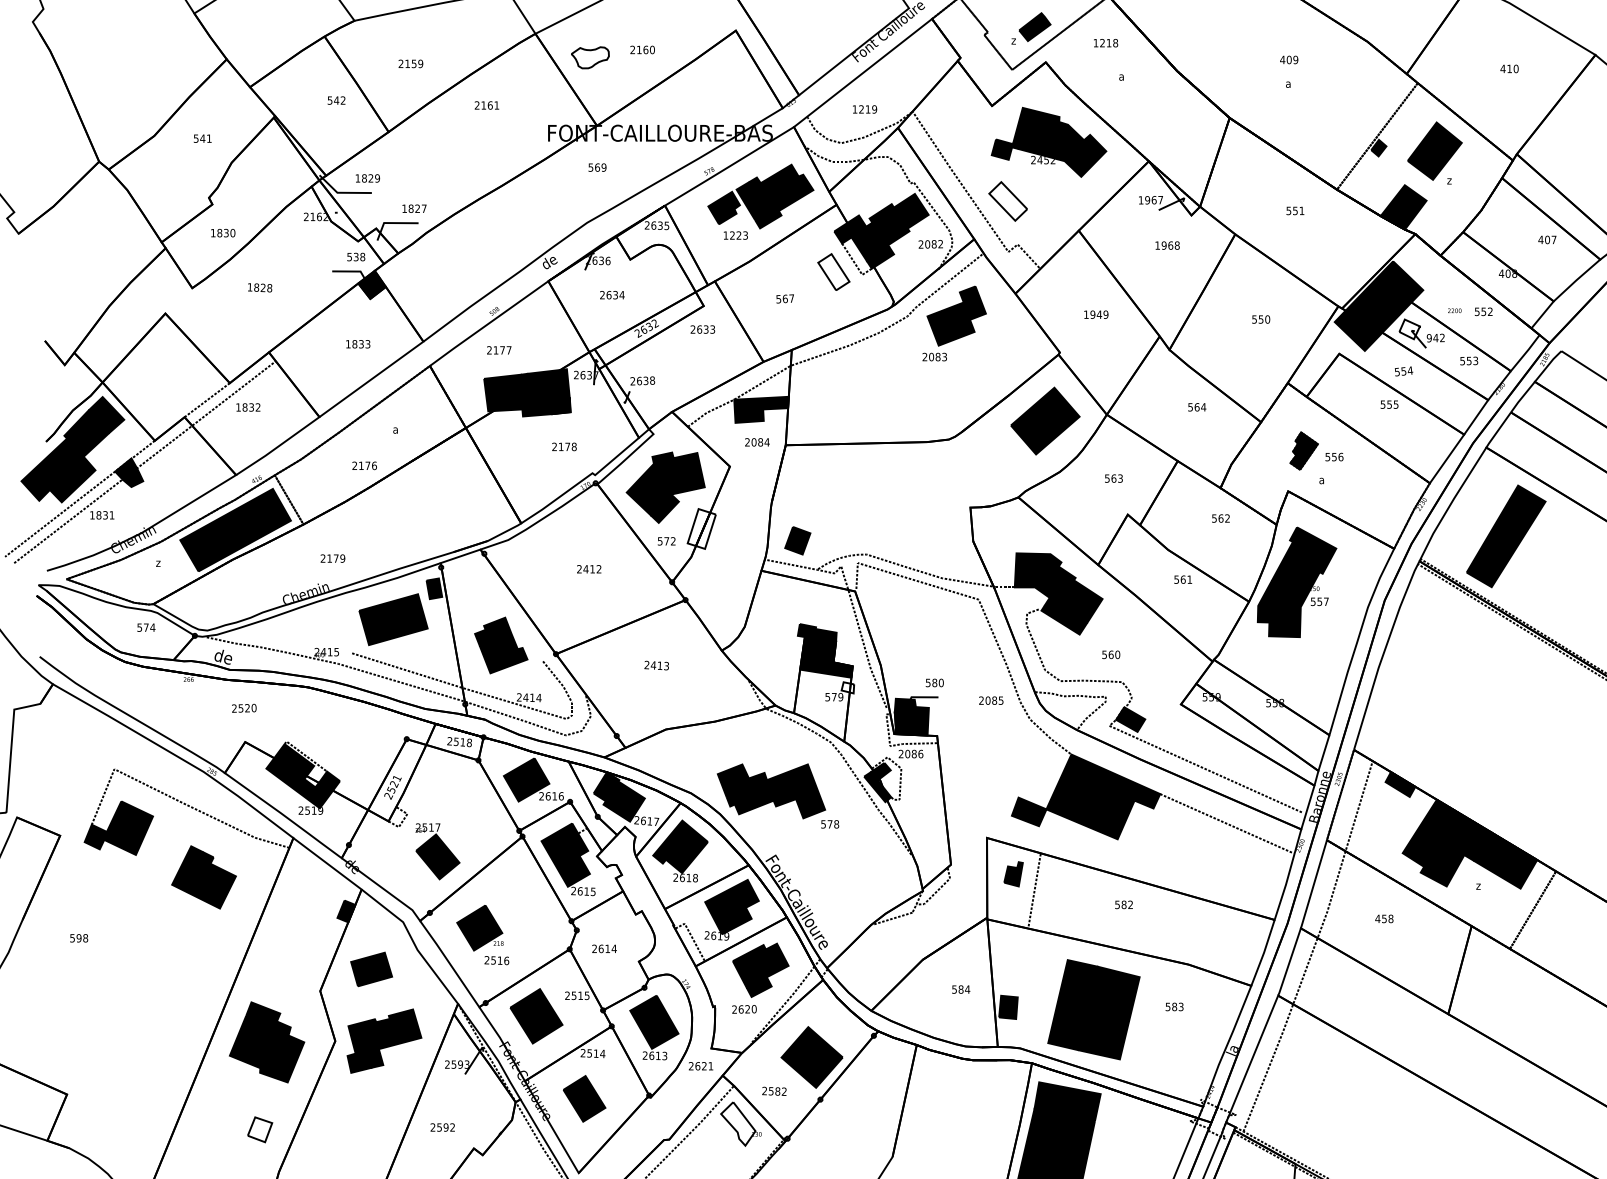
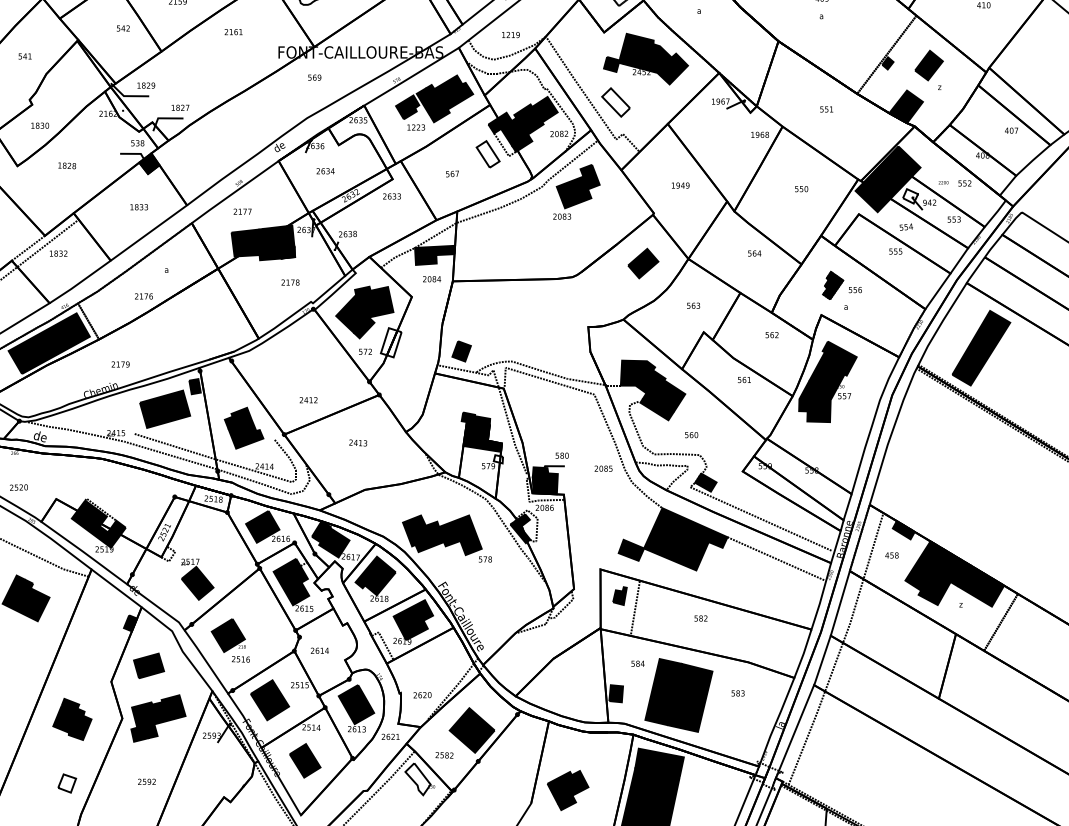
part: (1434, 150) -> (928, 65), size x0.7
text: (1167, 245) -> (760, 134), moved
part: (1045, 420) -> (643, 263), size x0.6
text: (589, 569) -> (308, 400), moved
text: (244, 707) -> (19, 486), moved
text: (1384, 918) -> (892, 555), moved
part: (760, 969) -> (567, 789), moved
text: (961, 989) -> (638, 663), moved
part: (267, 1042) -> (72, 719), size x0.7
text: (442, 1127) -> (146, 781), moved

